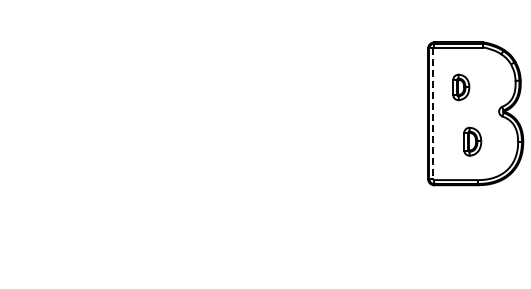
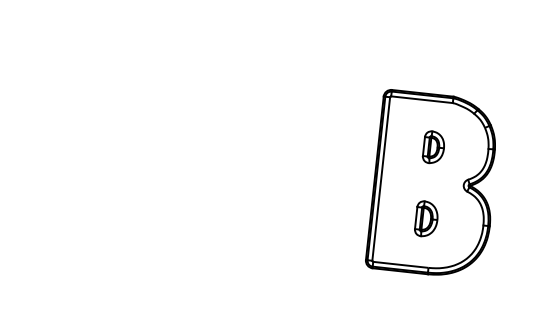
part: (461, 87) -> (434, 147), moved
line: (433, 114) -> (381, 179), dashed -> solid

